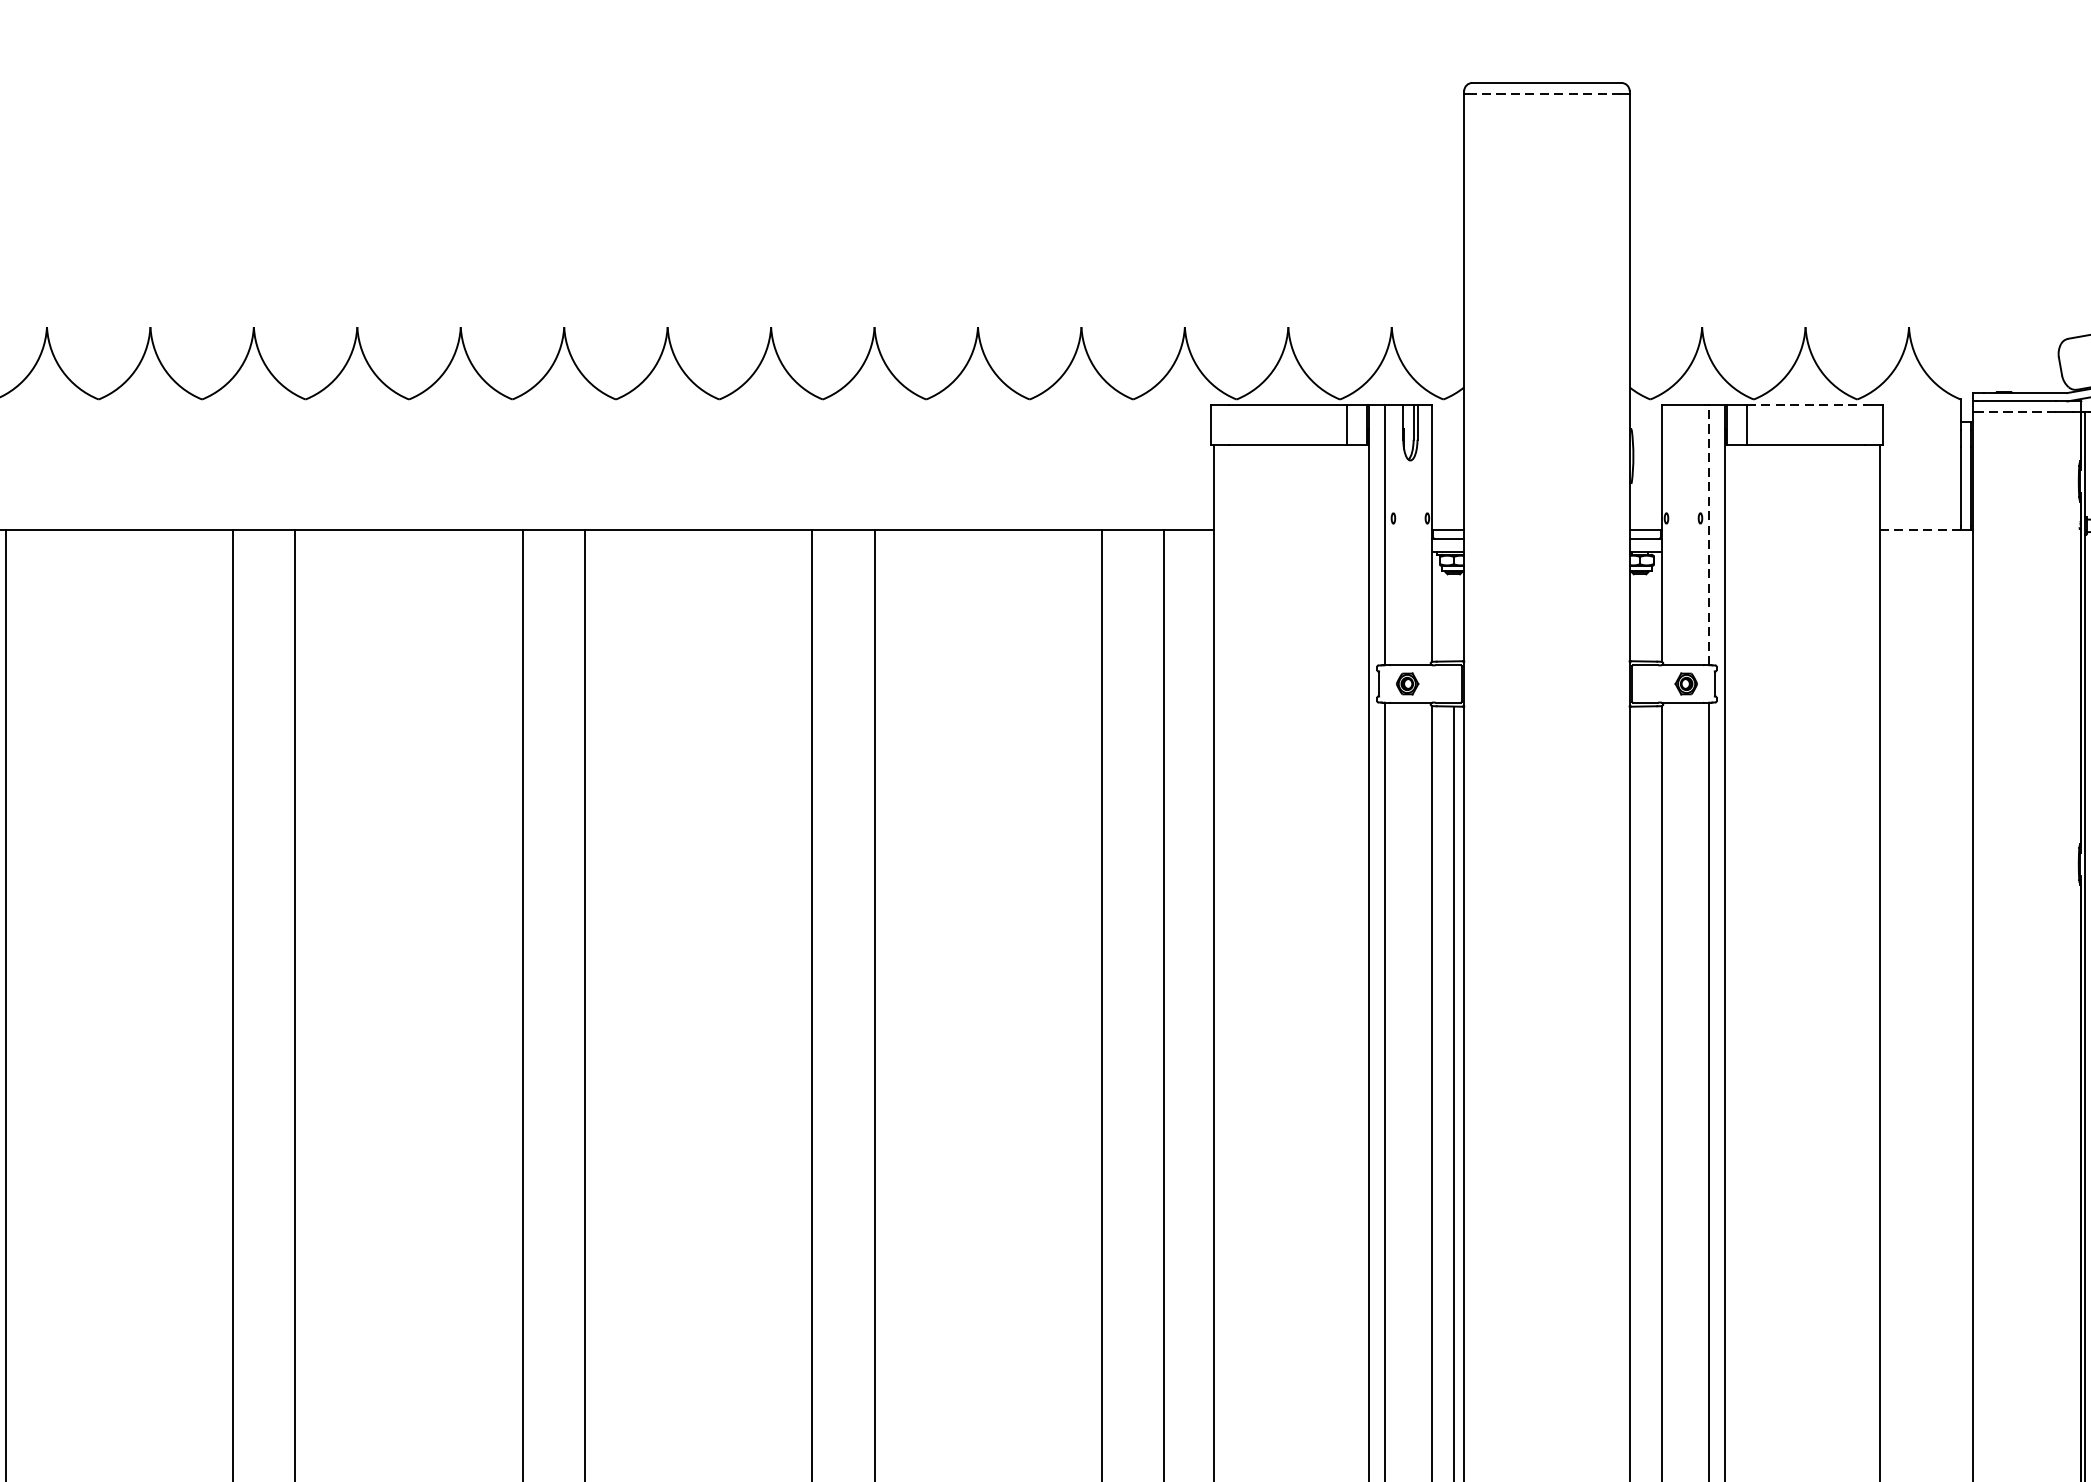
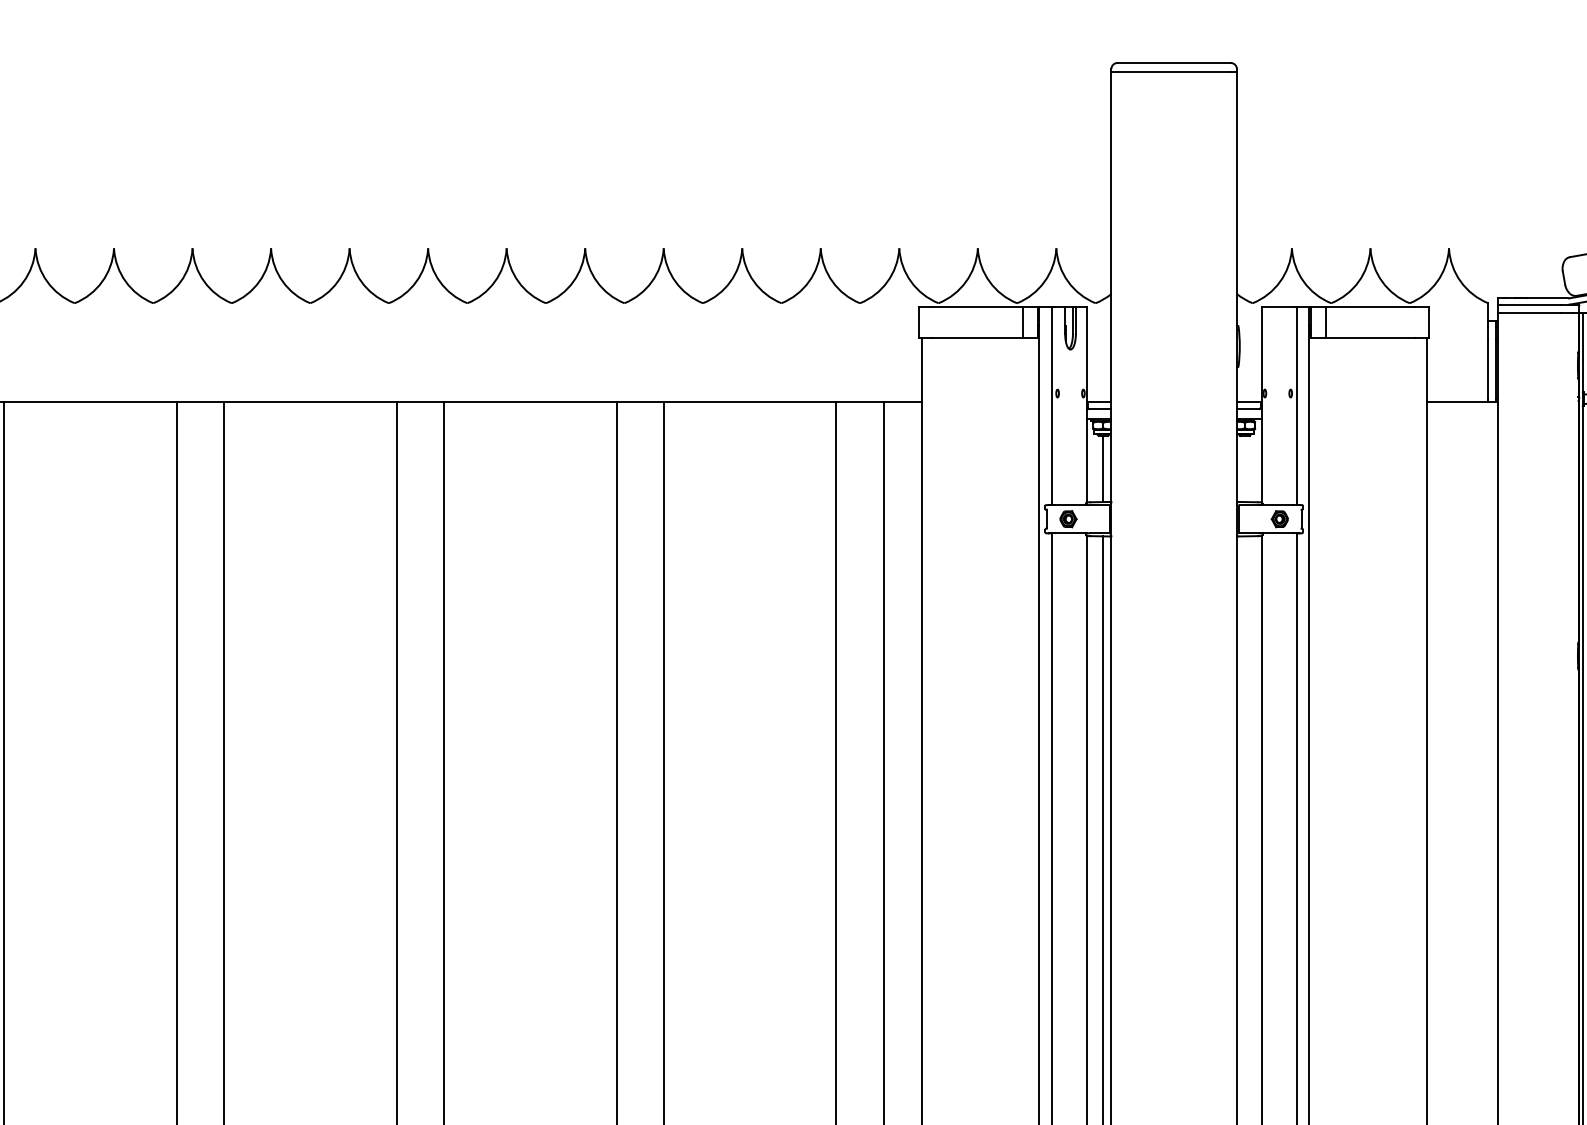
line: (1547, 94) -> (1174, 71), dashed -> solid
line: (1805, 405) -> (1370, 307), dashed -> solid
line: (2016, 411) -> (1530, 312), dashed -> solid
line: (1920, 530) -> (1457, 402), dashed -> solid
line: (1708, 535) -> (1296, 406), dashed -> solid
line: (1453, 617) -> (1103, 468), added

